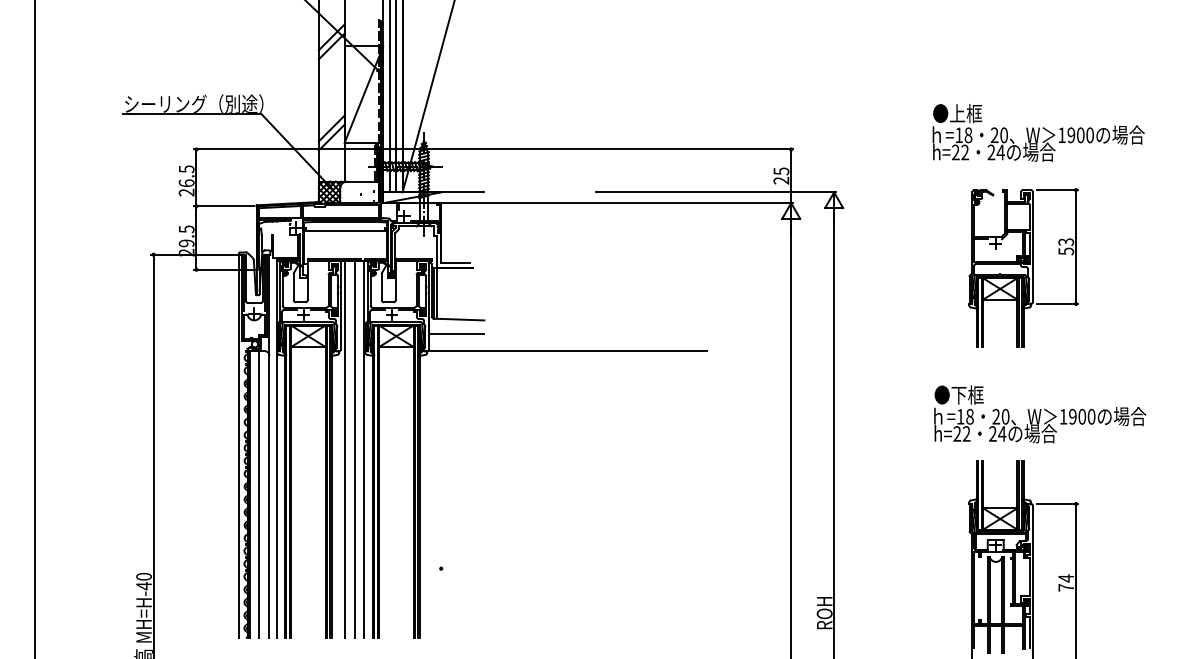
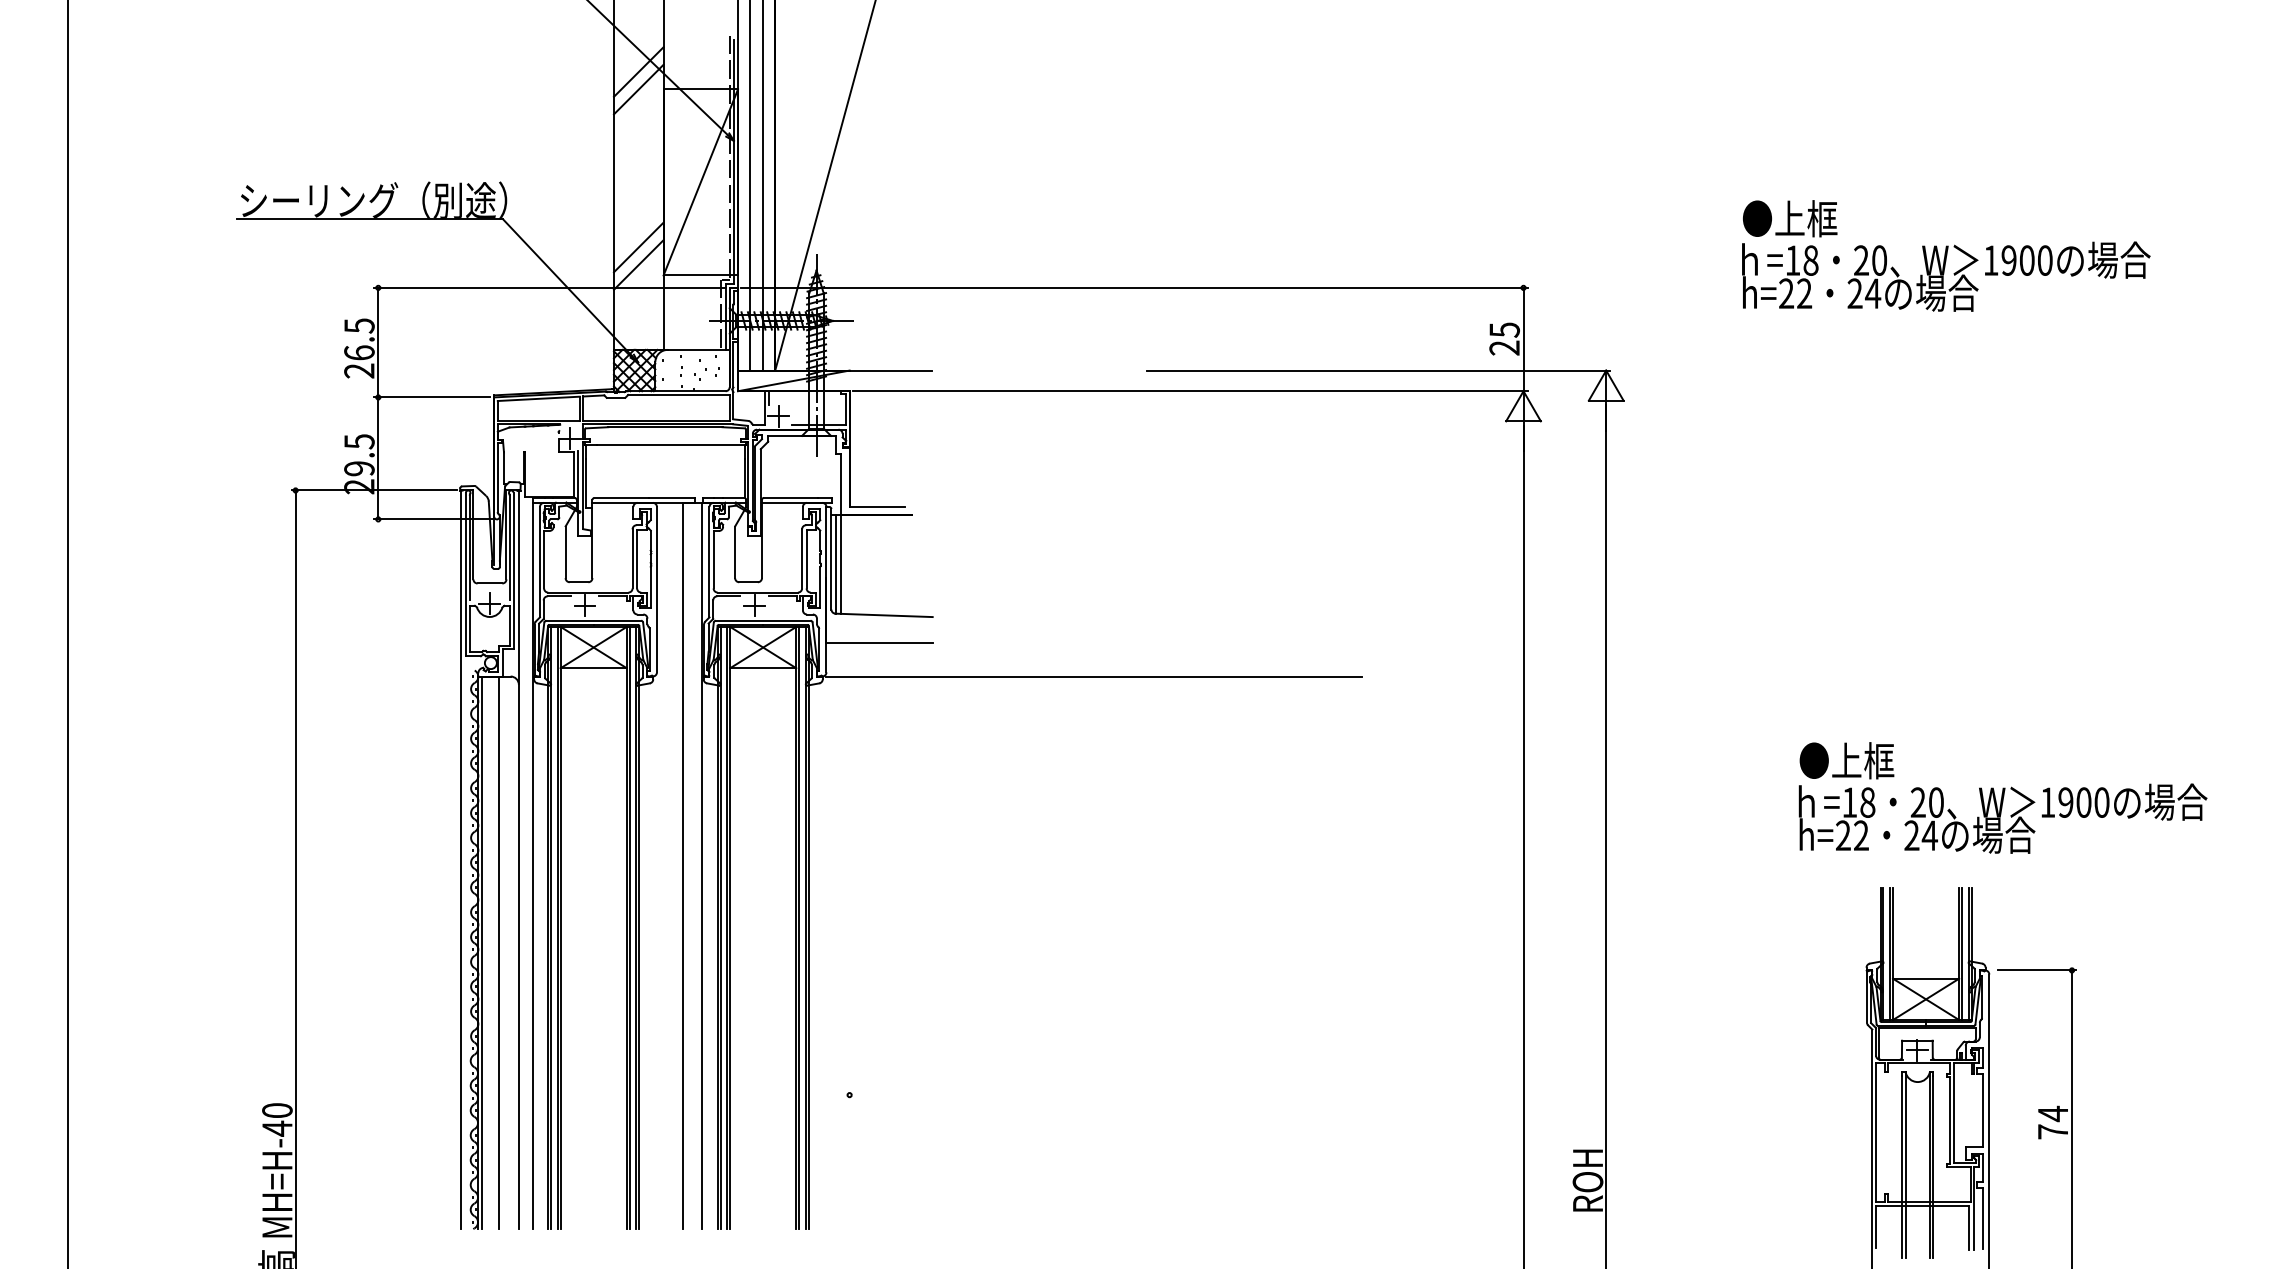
text: (1038, 132) -> (1945, 255), moved
part: (1023, 267) -> (1970, 515), removed
text: (958, 394) -> (1845, 759), ●下框 -> ●上框
line: (345, 449) -> (665, 865), removed

